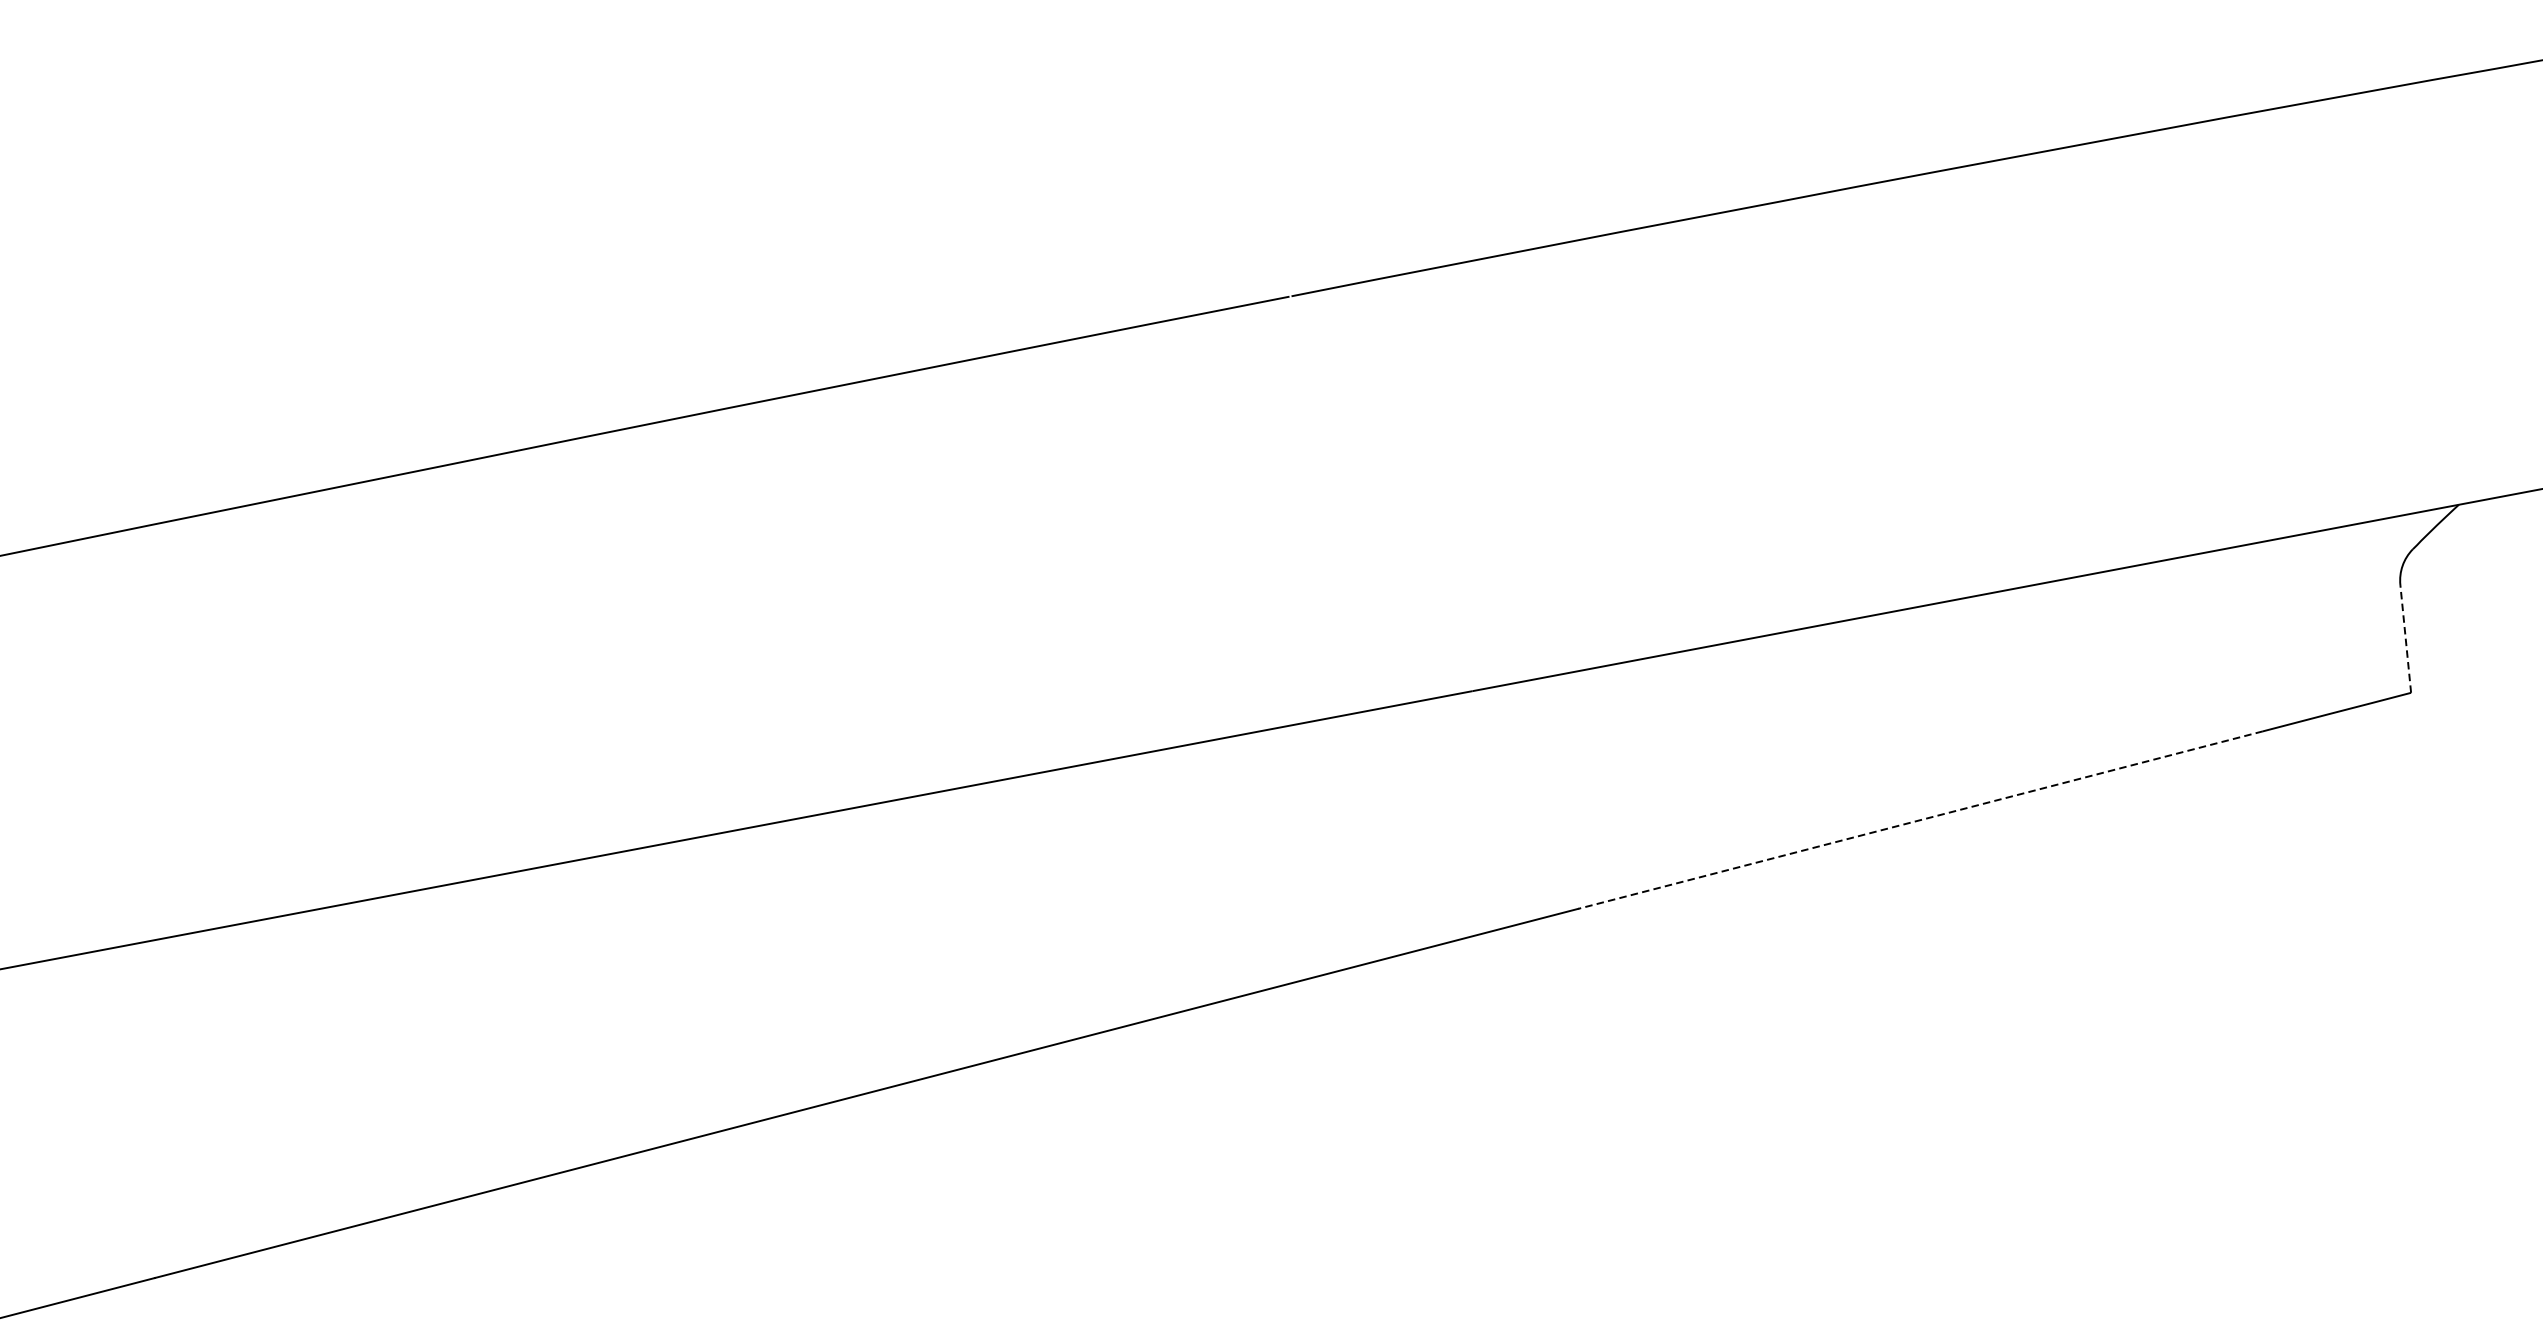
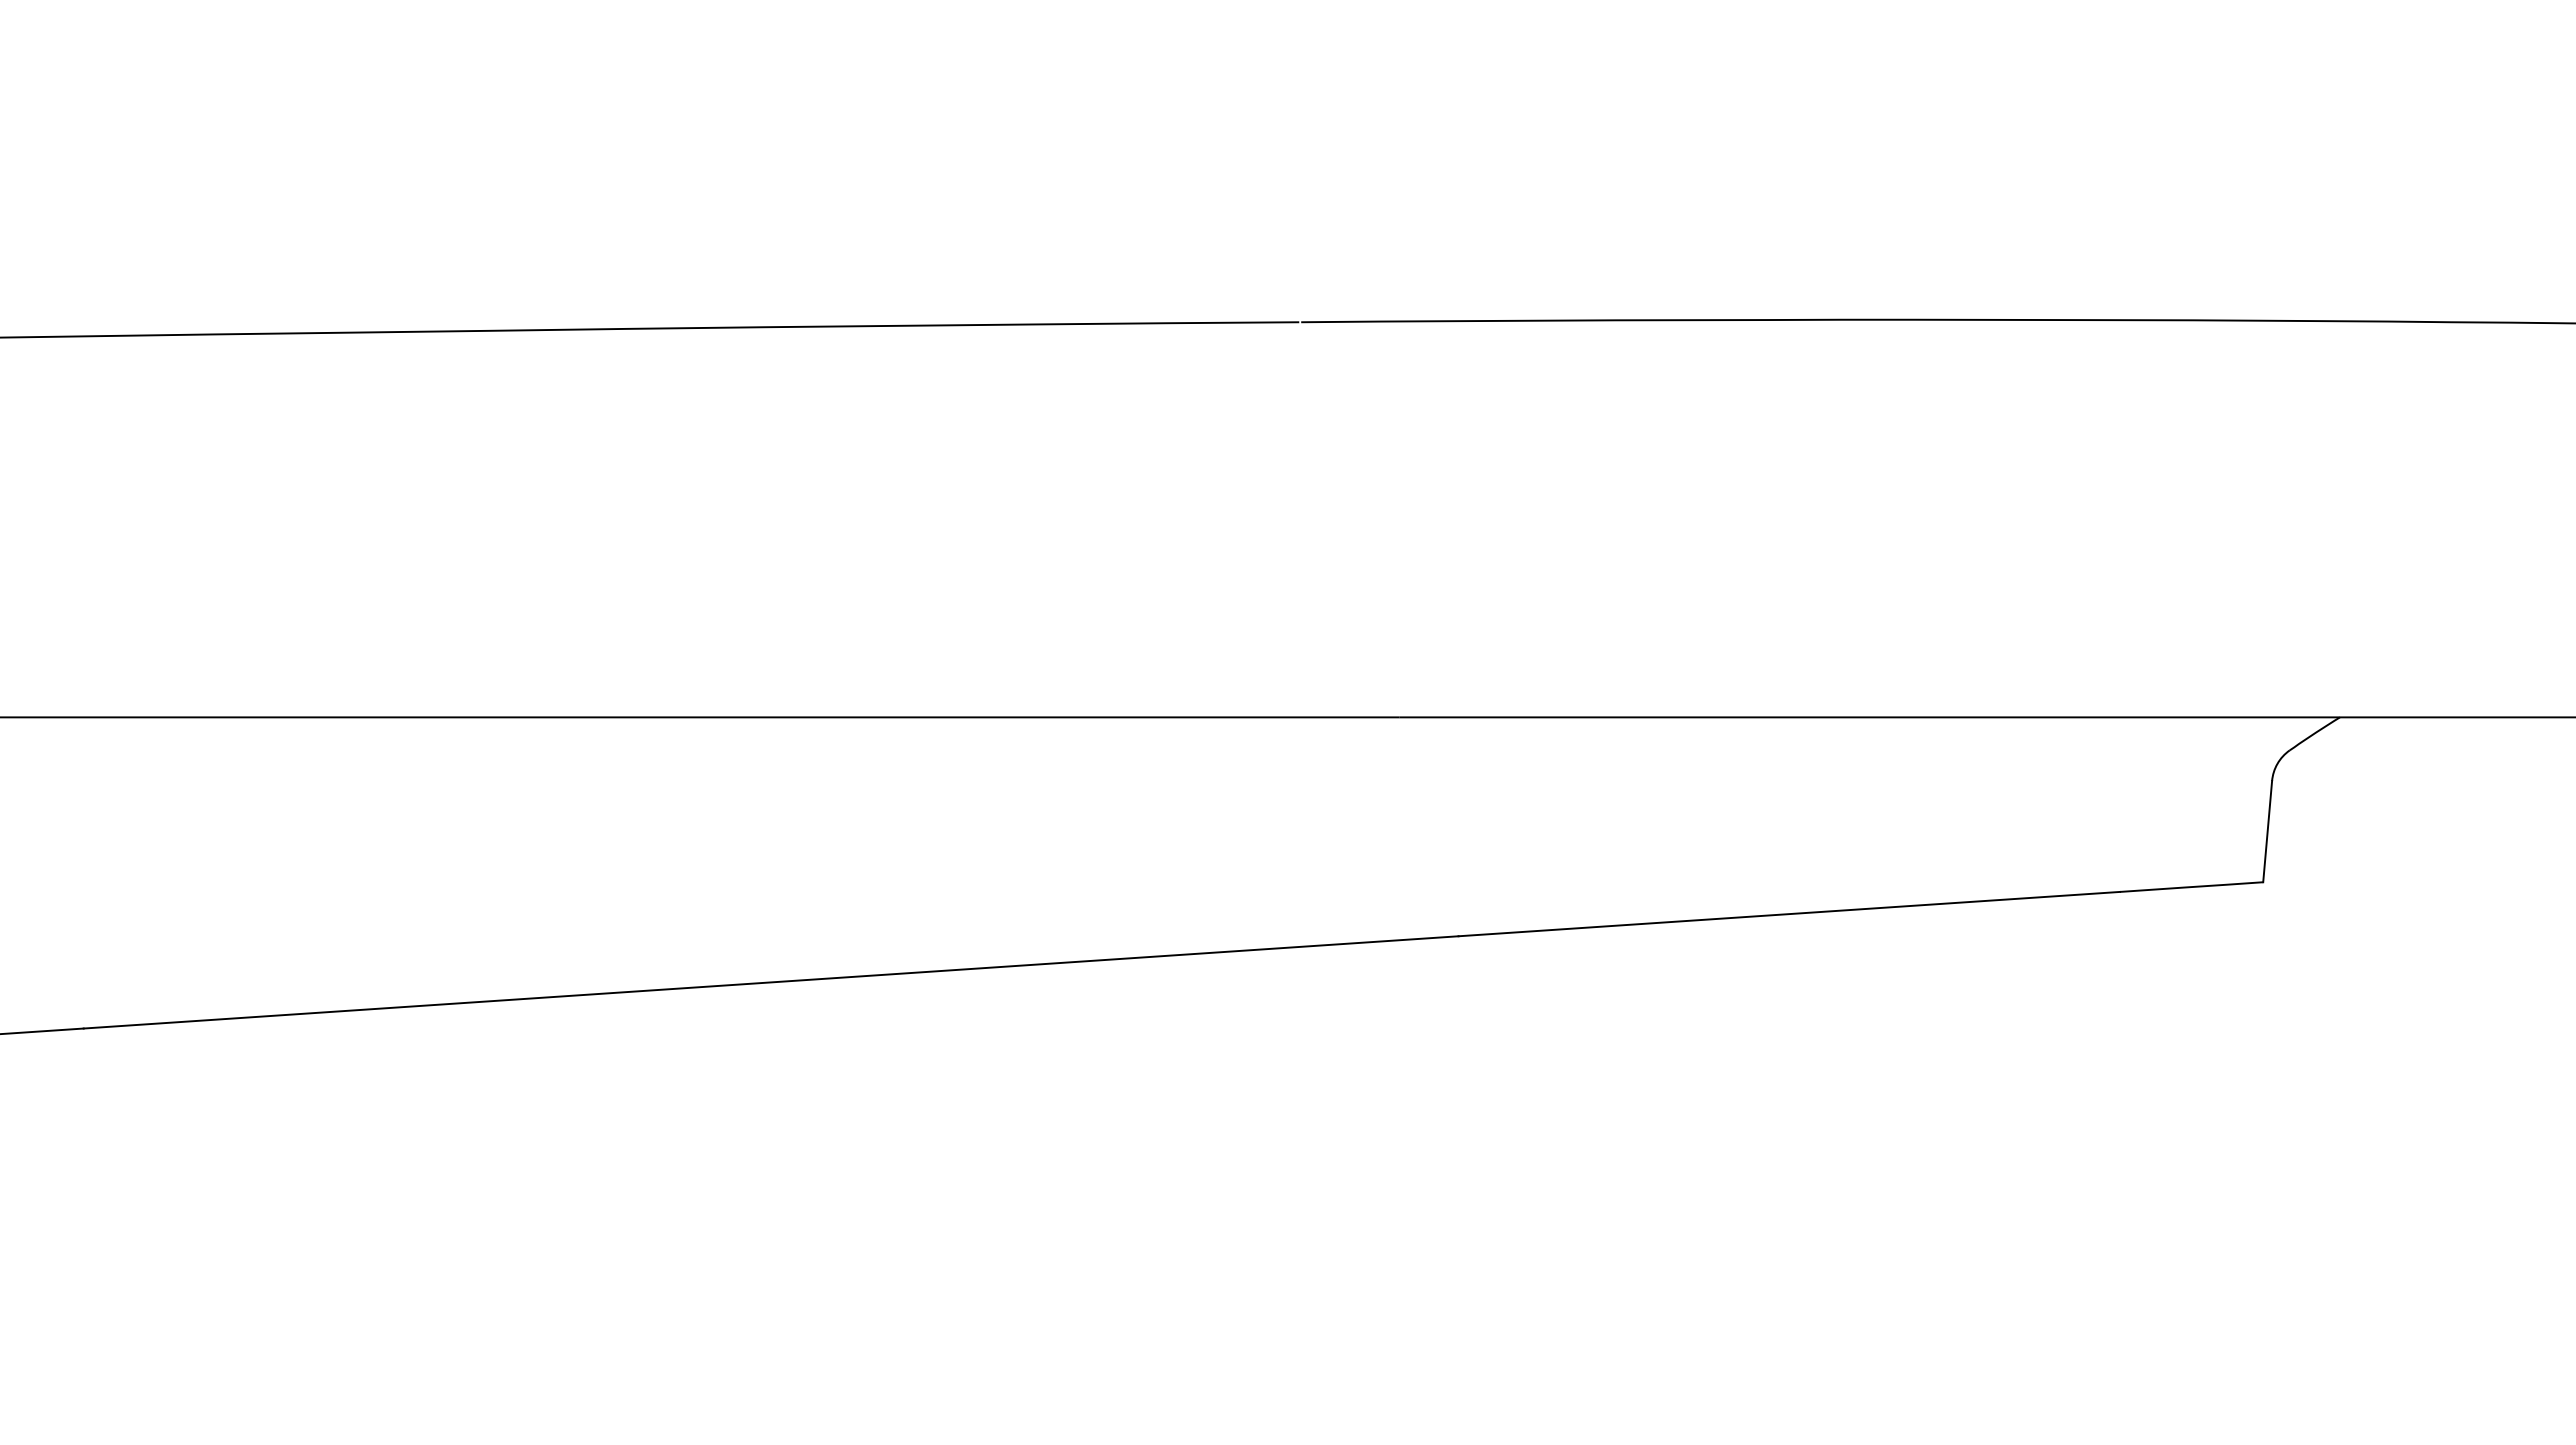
line: (2405, 638) -> (2267, 831), dashed -> solid
line: (1919, 820) -> (1788, 914), dashed -> solid

